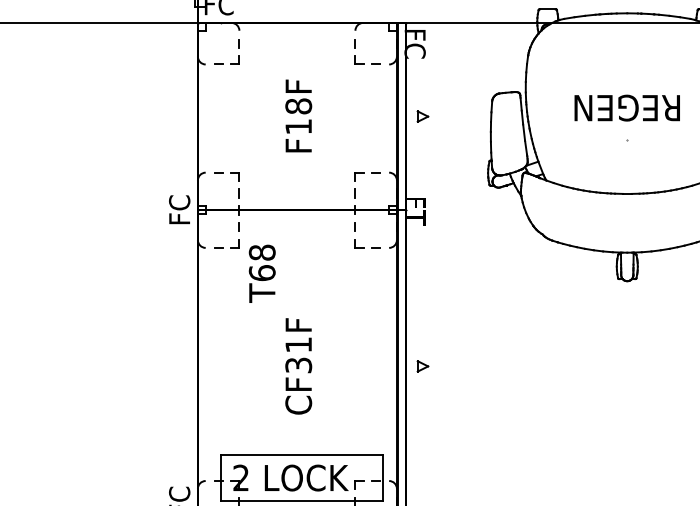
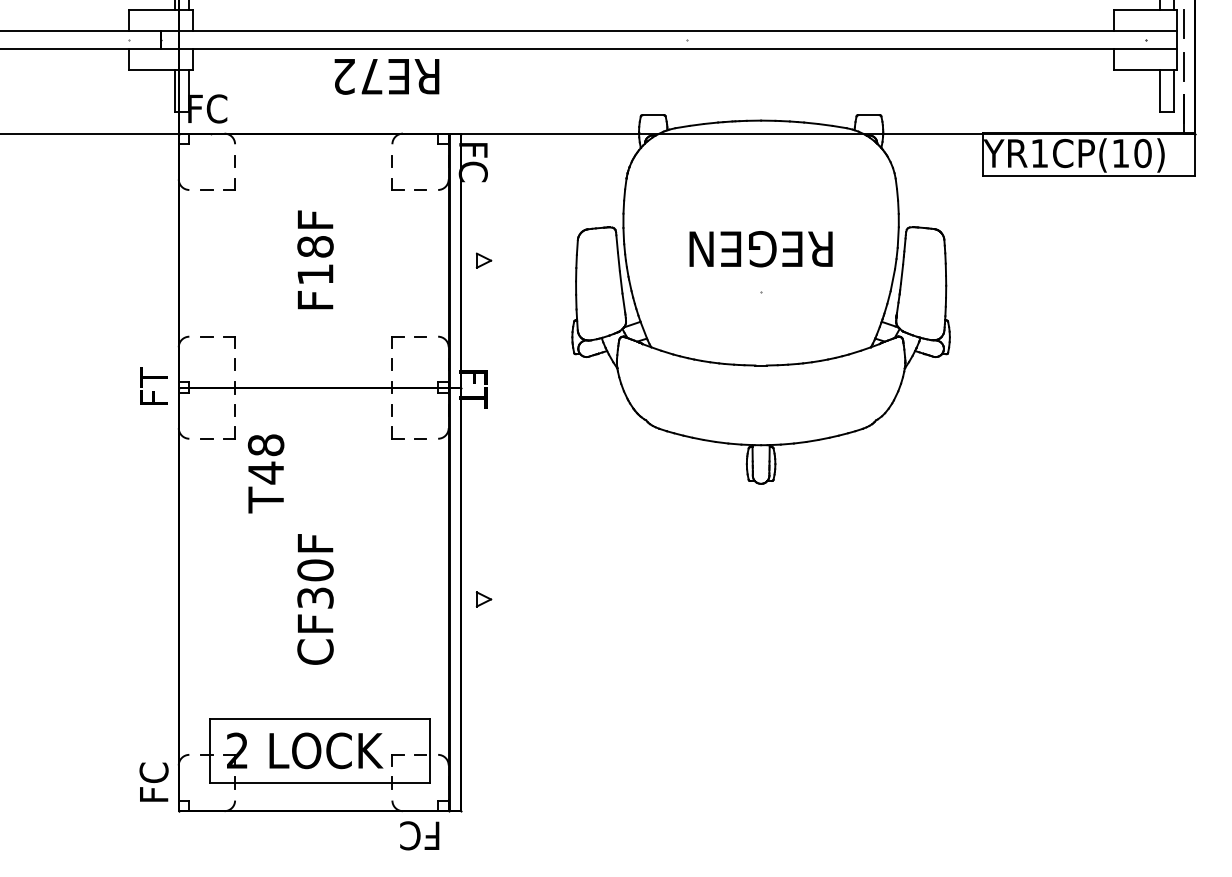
text: (179, 209) -> (153, 386), FC -> FT
text: (261, 272) -> (265, 472), T68 -> T48
text: (298, 345) -> (315, 570), CF31F -> CF30F

